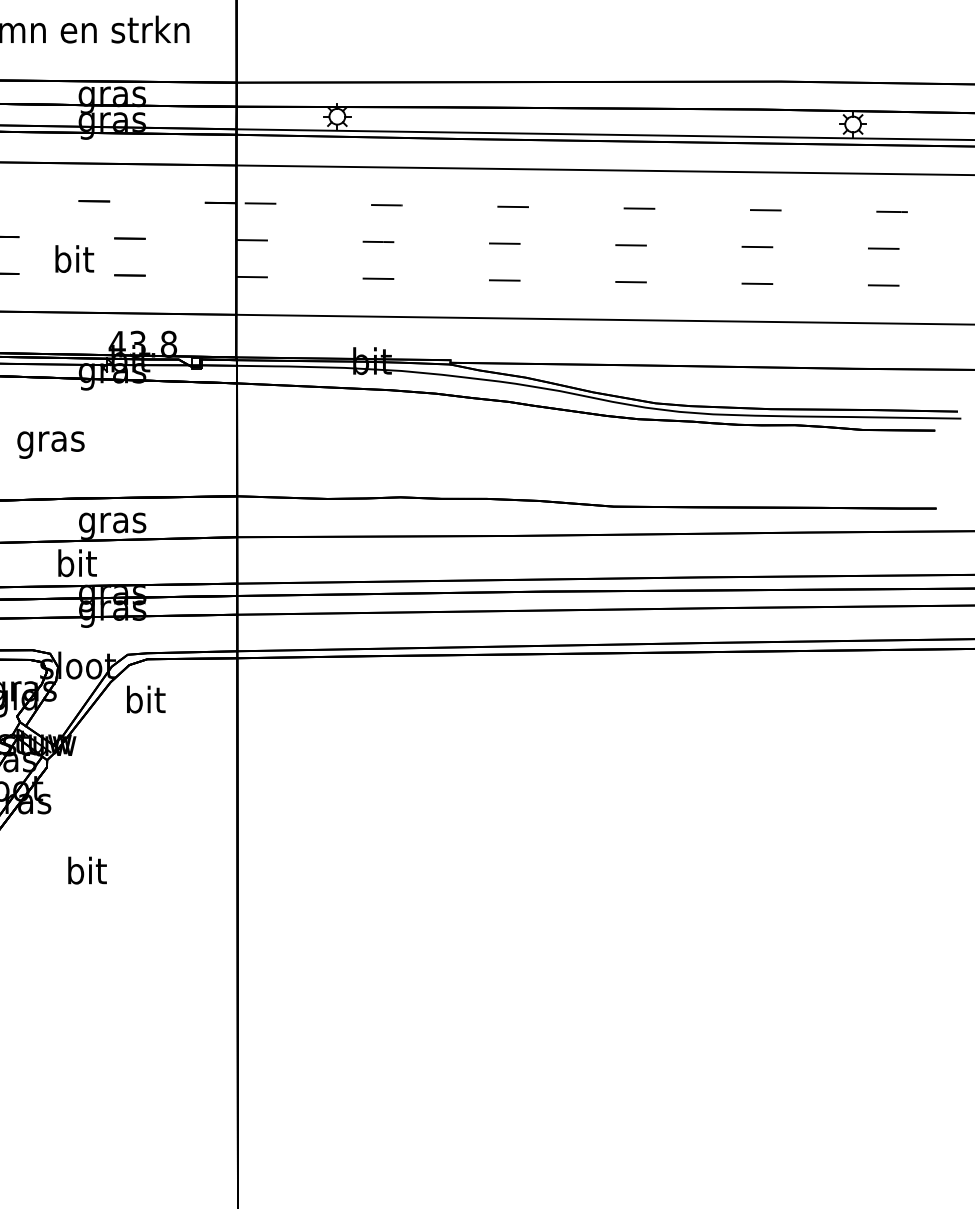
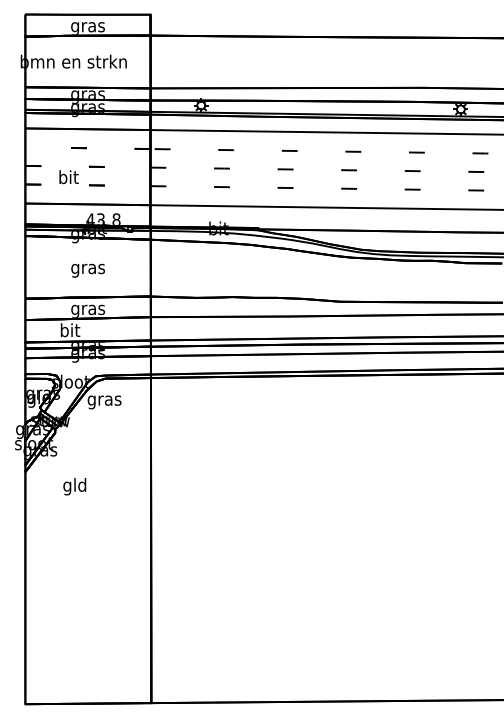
text: (49, 444) -> (87, 270), moved
text: (145, 702) -> (104, 400), bit -> gras
text: (85, 873) -> (74, 486), bit -> gld

